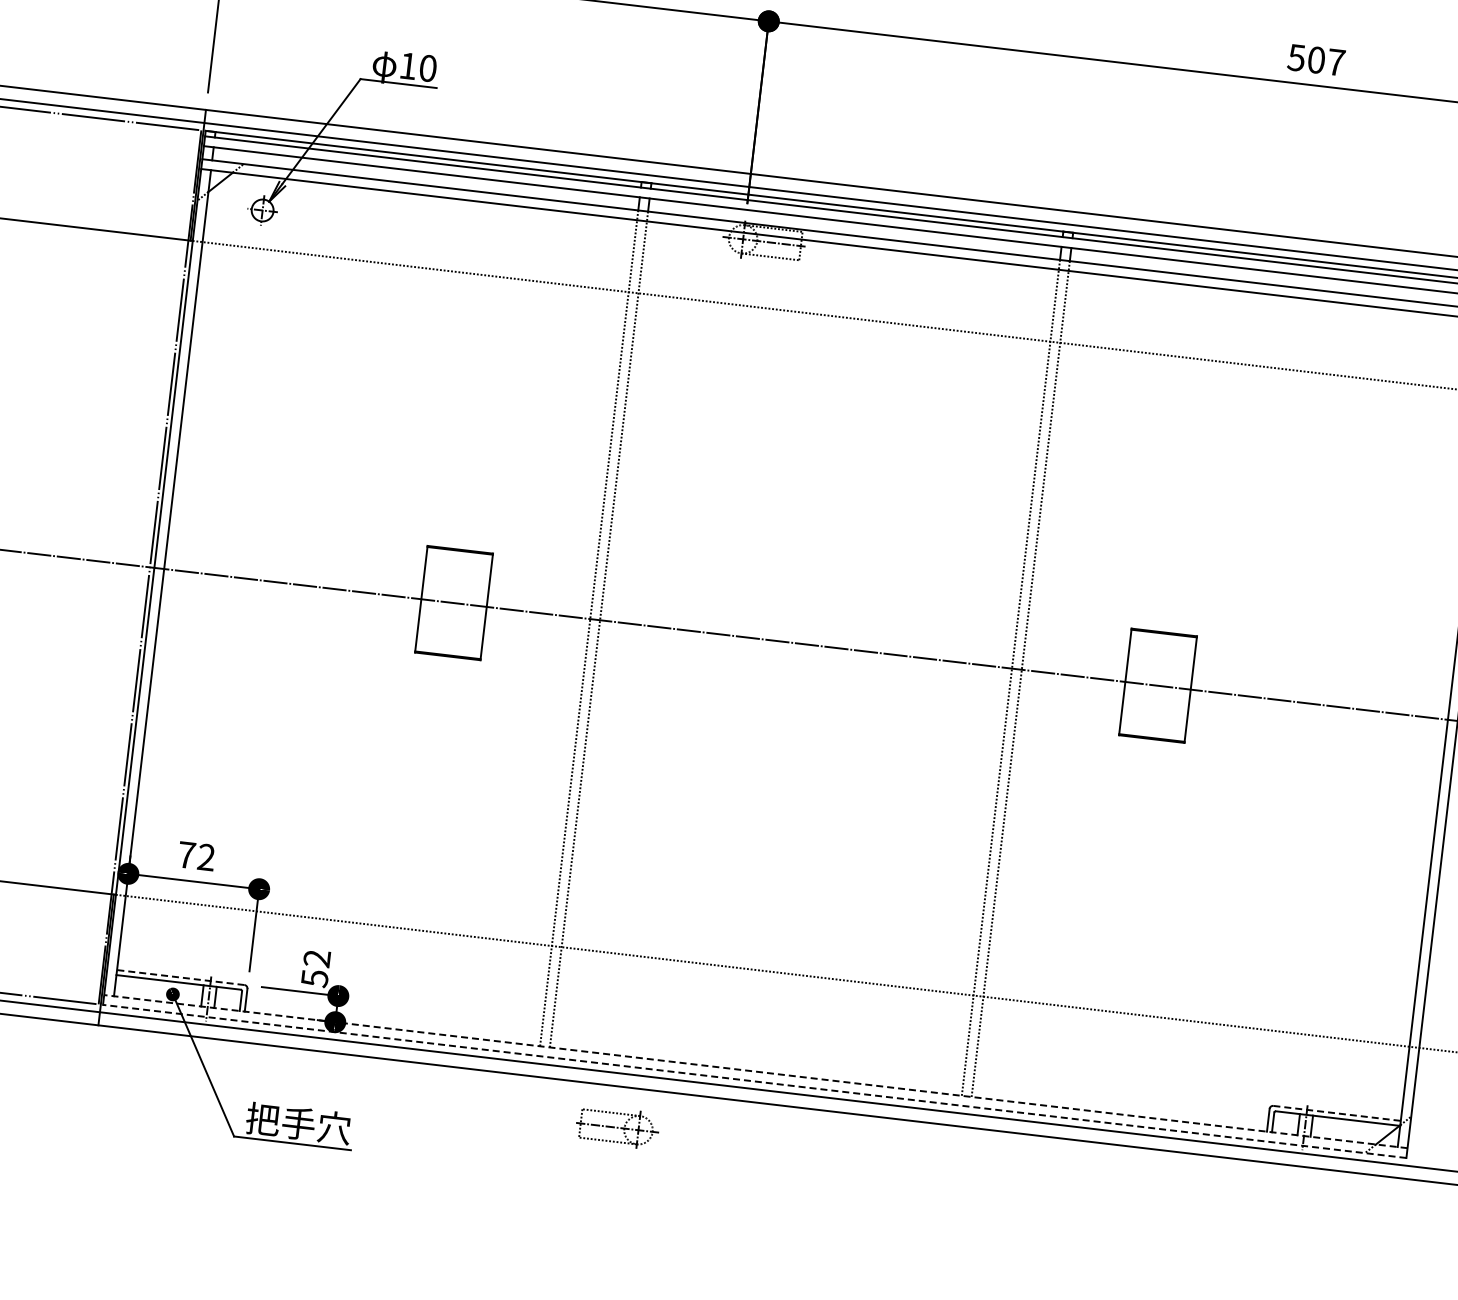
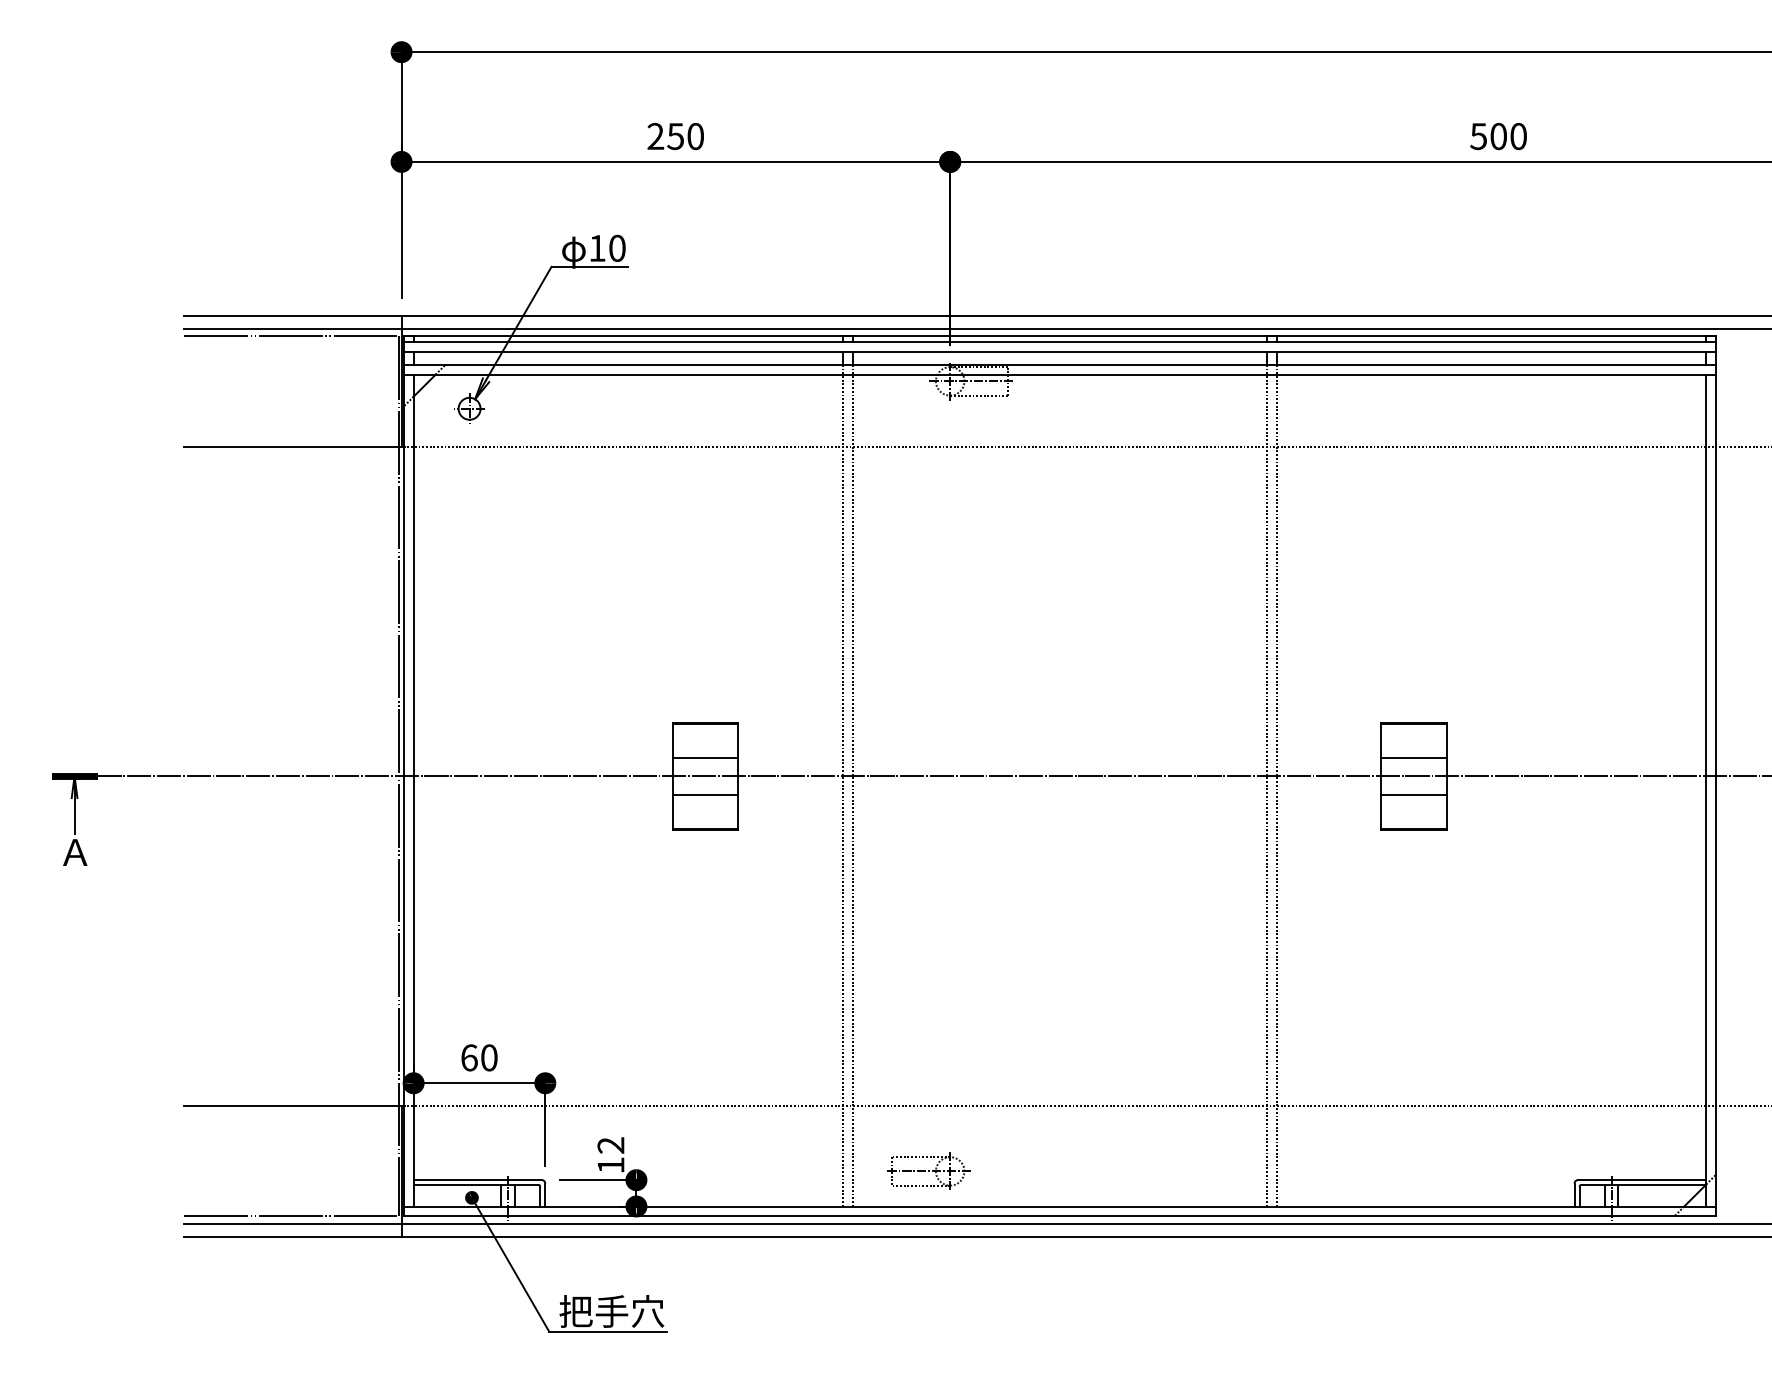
text: (1336, 62) -> (1518, 136), 507 -> 500
line: (456, 585) -> (705, 758), added
line: (451, 621) -> (705, 794), added
line: (1160, 668) -> (1414, 758), added
line: (1156, 703) -> (1414, 794), added
text: (196, 855) -> (479, 1057), 72 -> 60
line: (180, 977) -> (477, 1180), dashed -> solid
text: (315, 978) -> (611, 1165), 52 -> 12
line: (755, 1071) -> (1059, 1206), dashed -> solid
line: (754, 1081) -> (1059, 1216), dashed -> solid
line: (1337, 1113) -> (1642, 1180), dashed -> solid
part: (617, 1126) -> (928, 1170), moved

